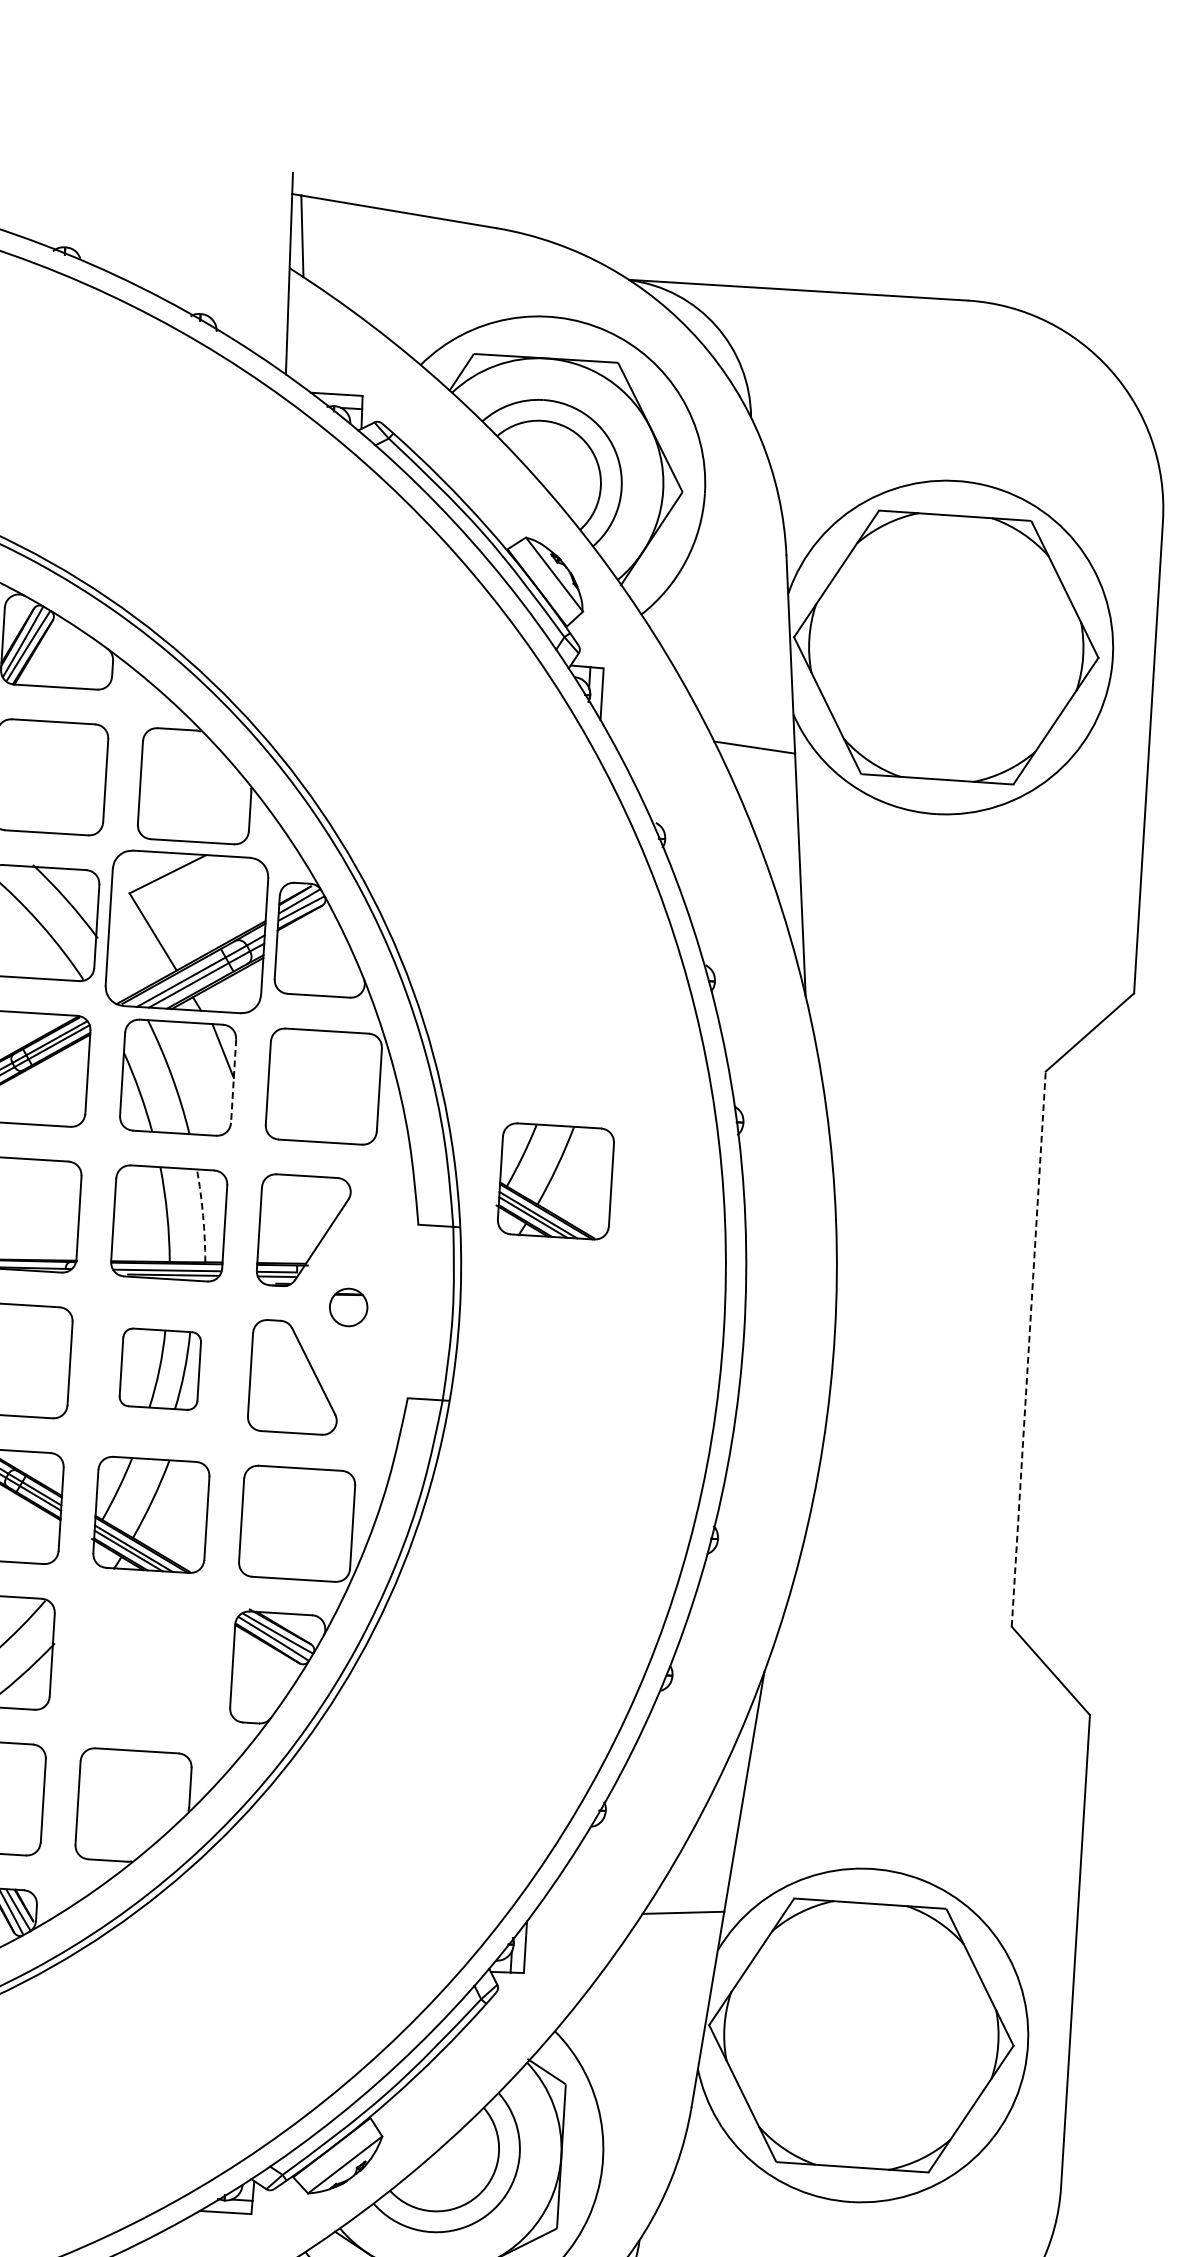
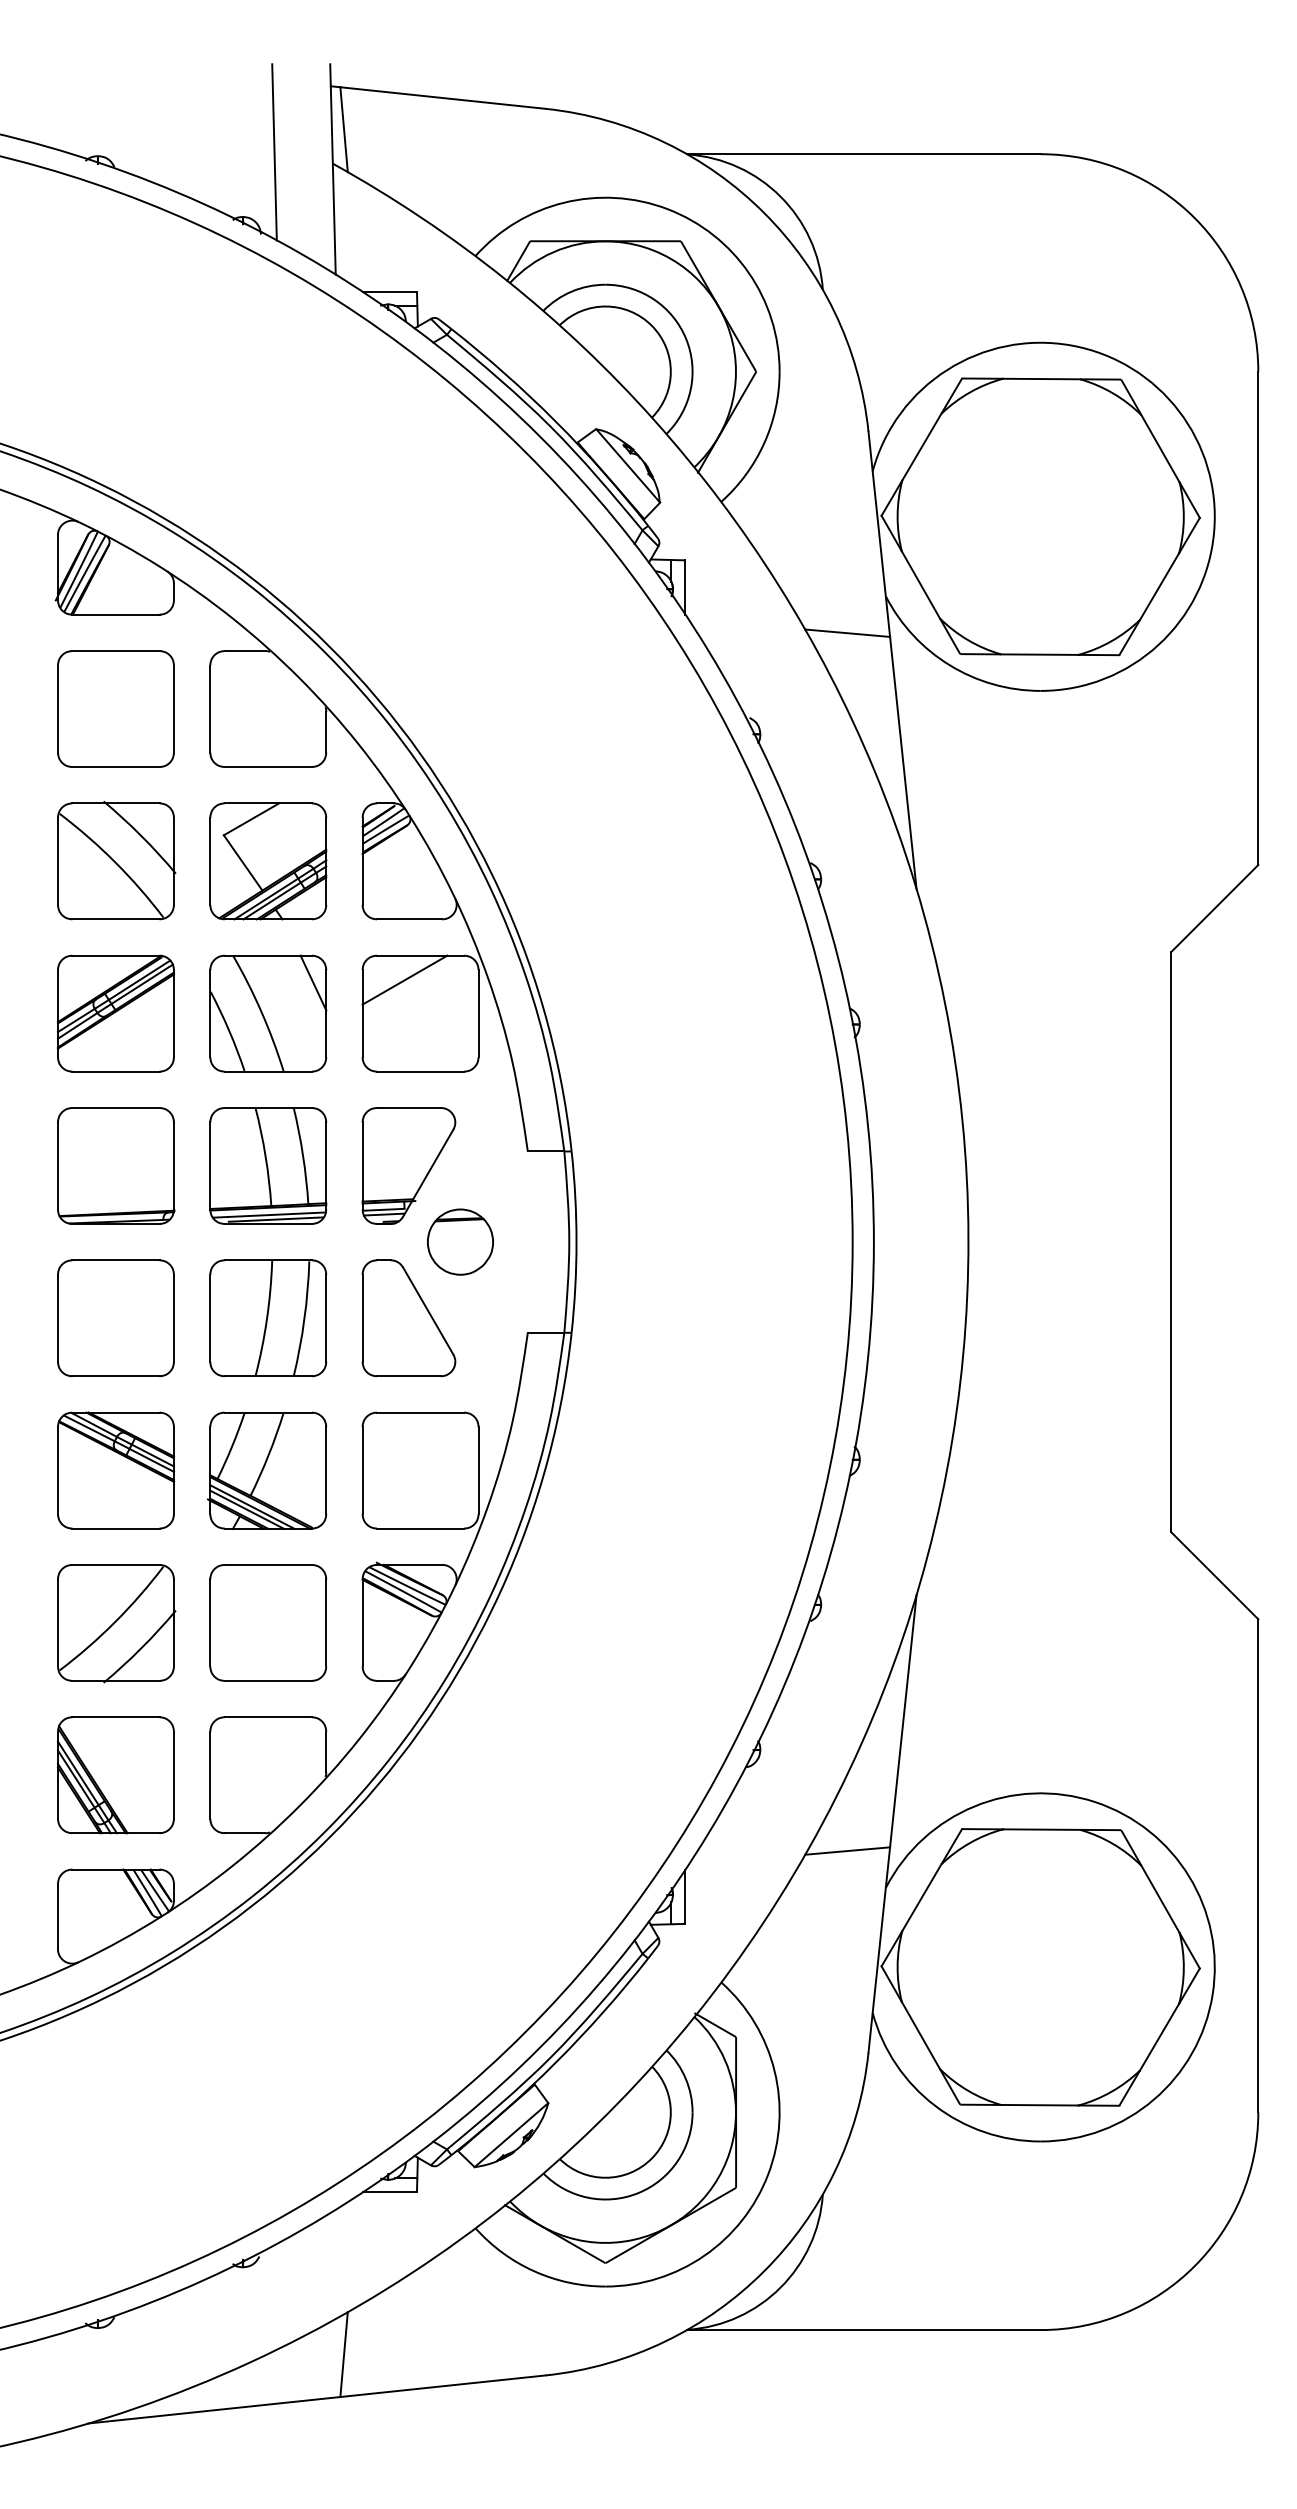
line: (234, 254) -> (274, 152), added
part: (187, 932) -> (268, 861), size x0.71
line: (310, 1052) -> (404, 979), added
line: (233, 1080) -> (326, 1013), dashed -> solid
part: (555, 1181) -> (667, 1097), removed
arc: (203, 1215) -> (303, 1155), dashed -> solid
part: (348, 1306) -> (460, 1241), size x1.67
line: (1029, 1348) -> (1171, 1241), dashed -> solid
part: (160, 1369) -> (268, 1318), size x1.43
part: (142, 1660) -> (268, 1622), added

